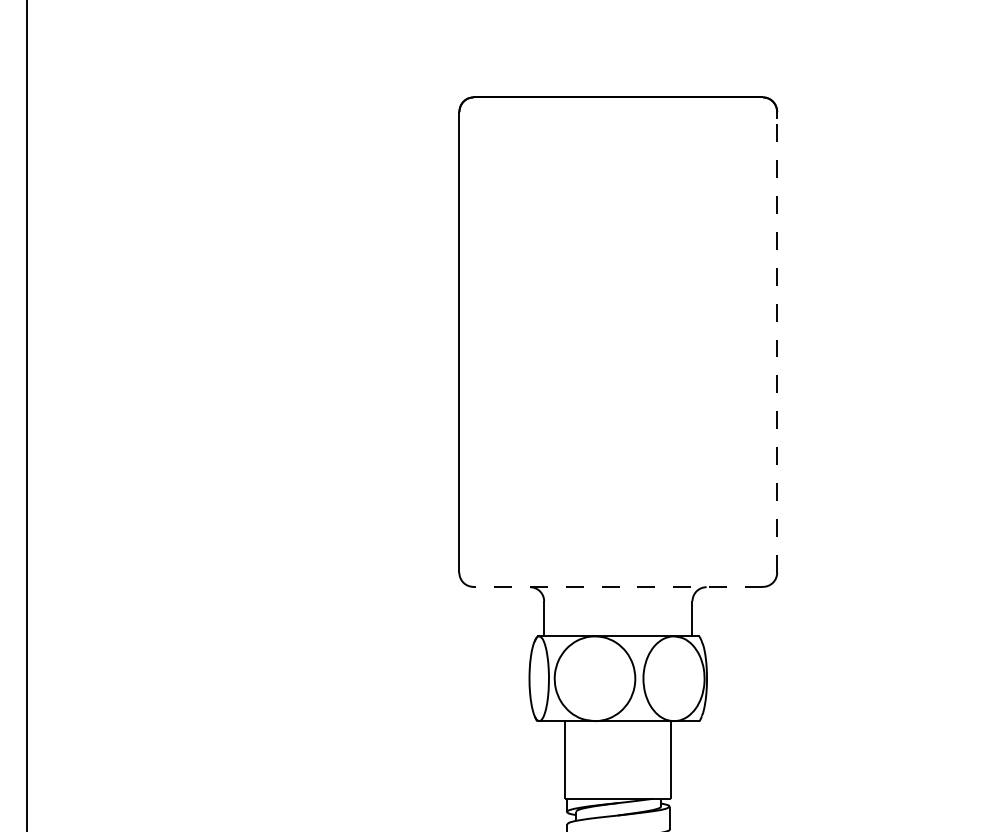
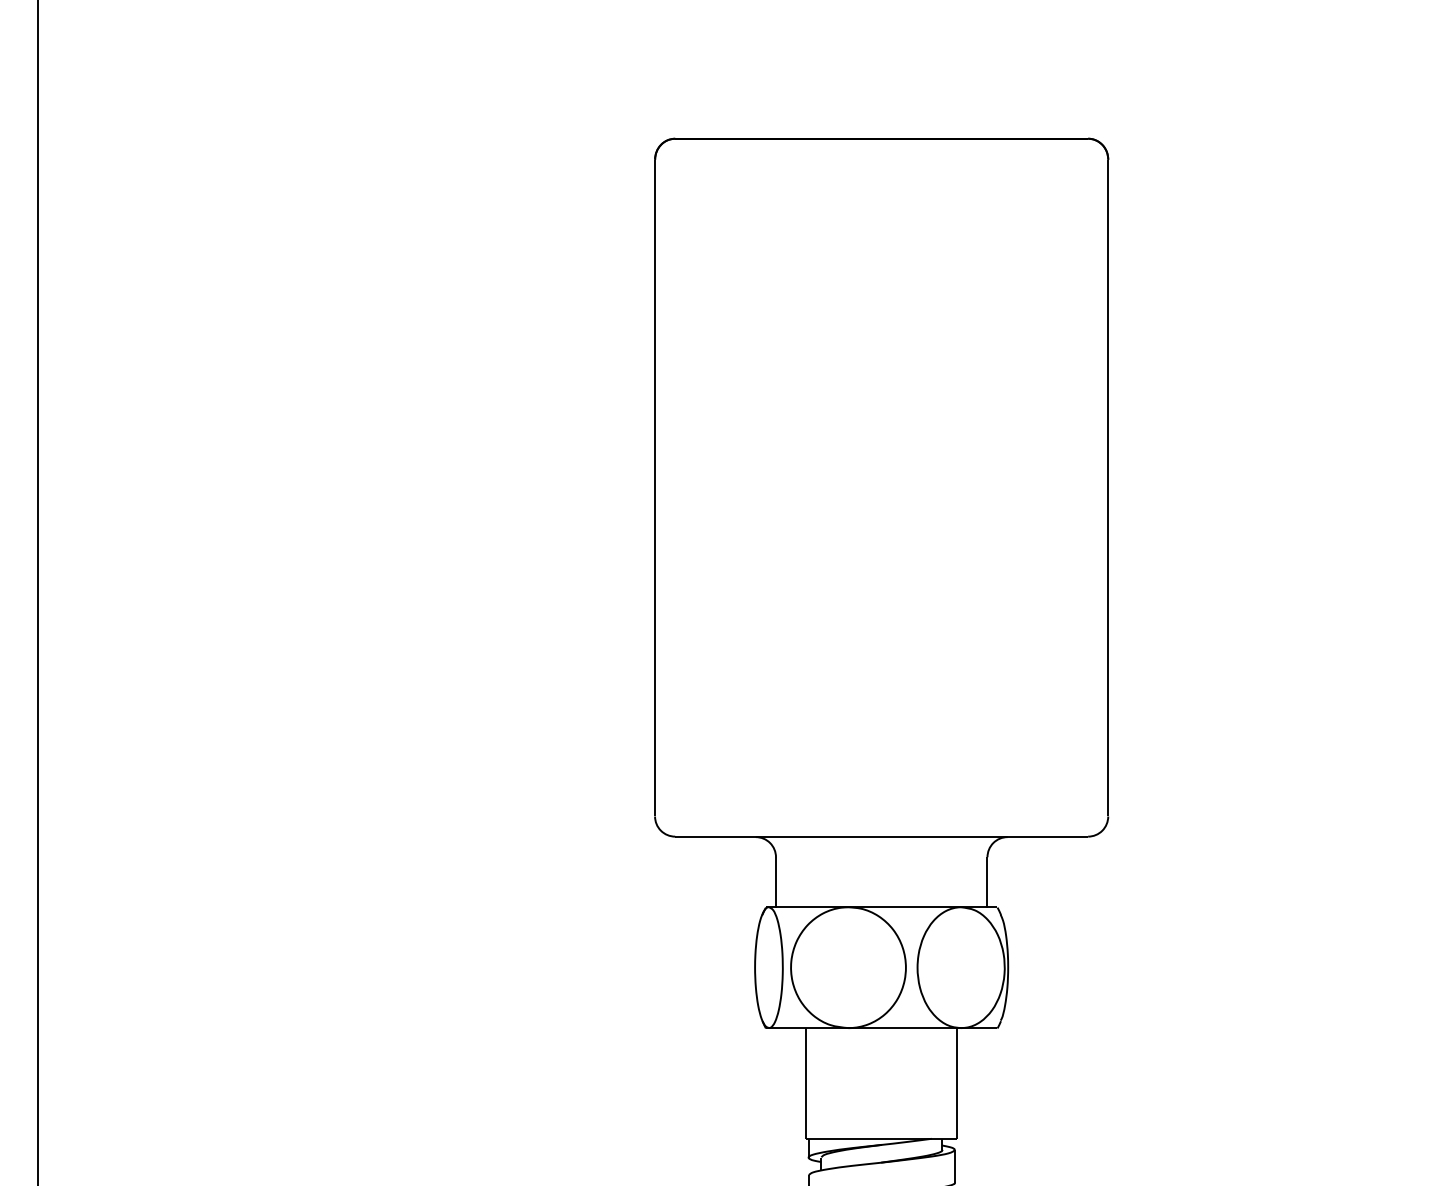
line: (777, 346) -> (1108, 493), dashed -> solid
line: (618, 586) -> (881, 836), dashed -> solid

